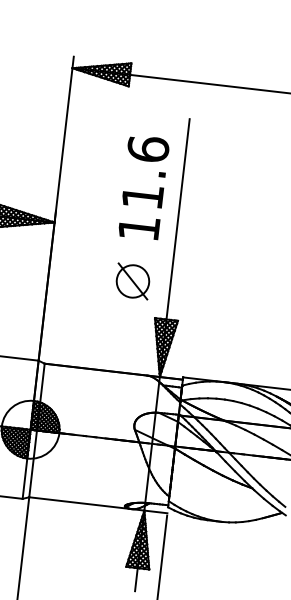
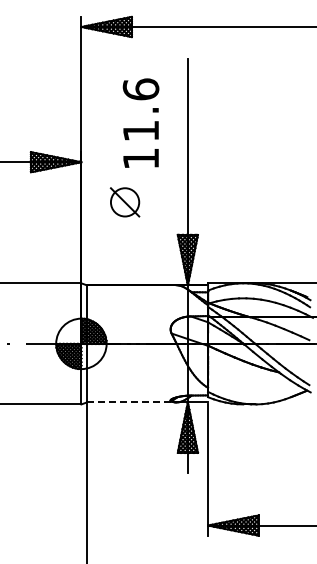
text: (143, 186) -> (140, 122), moved
part: (132, 281) -> (124, 202), moved
line: (80, 503) -> (131, 402), solid -> dashed

